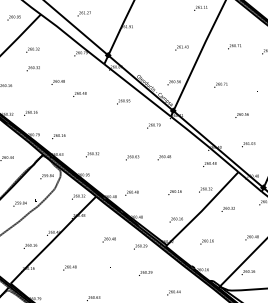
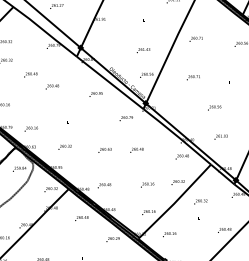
text: (234, 46) -> (196, 39), moved
text: (181, 47) -> (143, 50), moved
text: (108, 239) -> (81, 218), moved
text: (206, 241) -> (169, 234), moved

